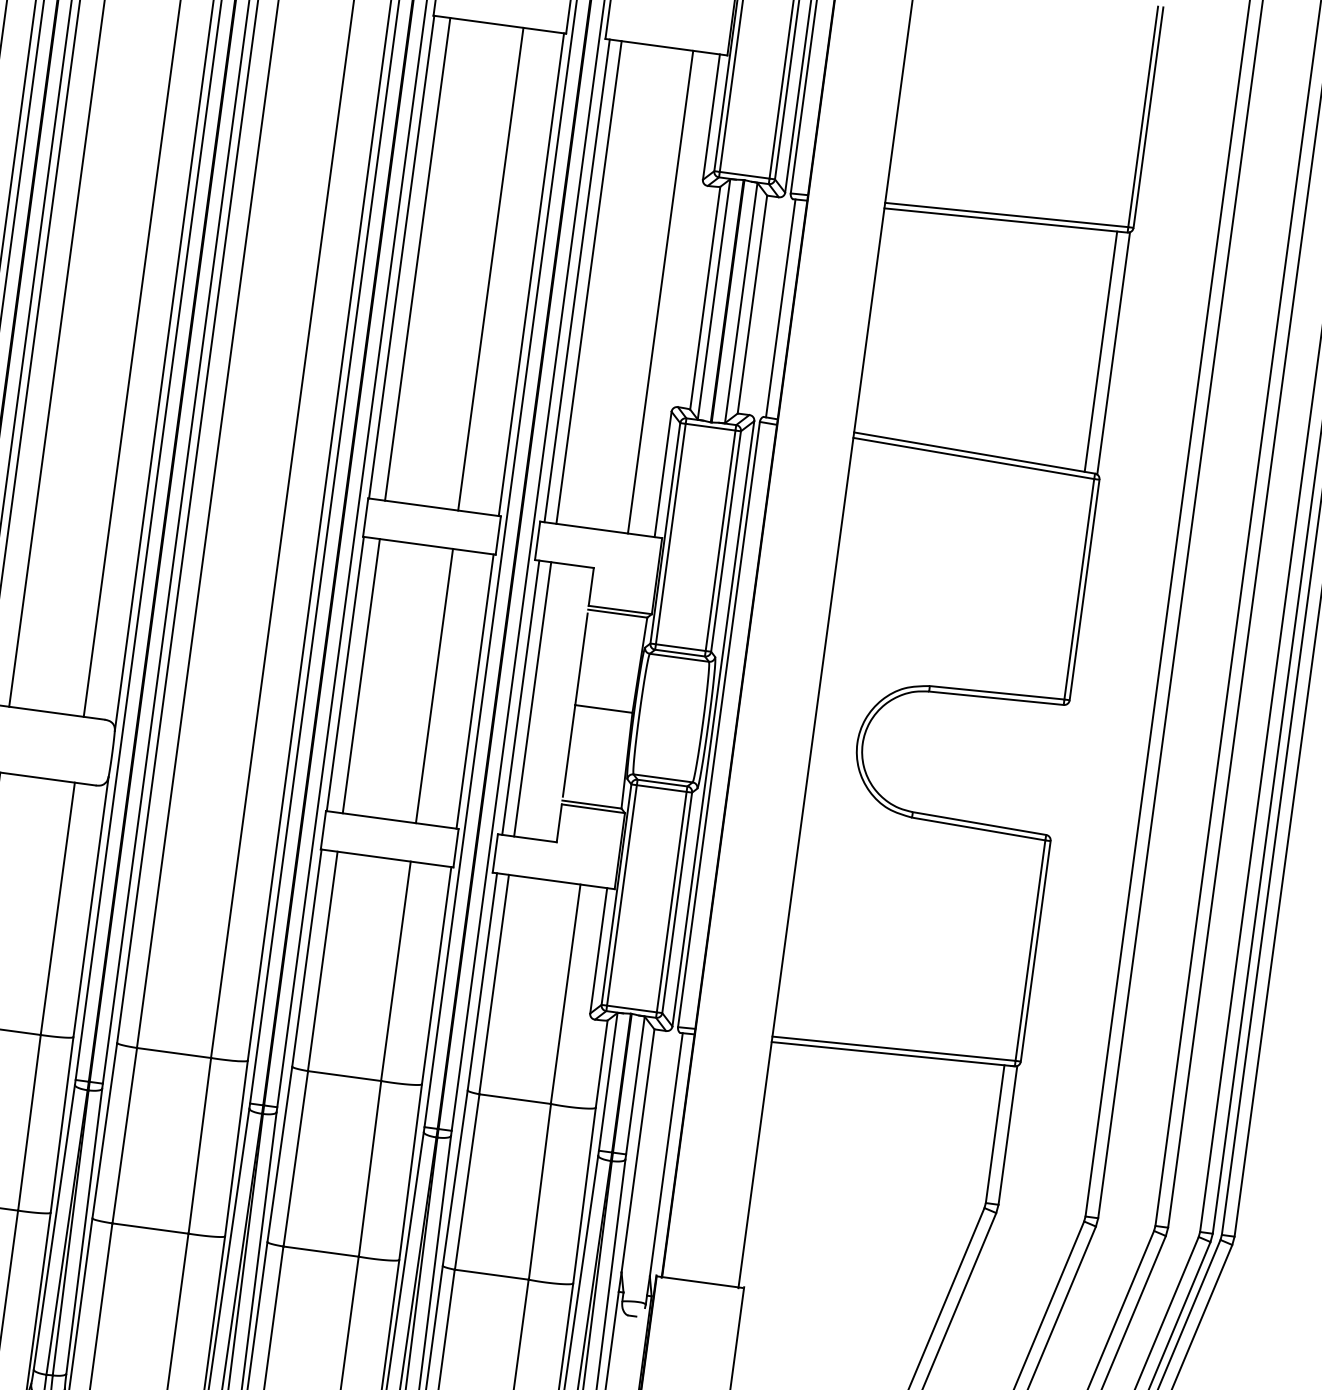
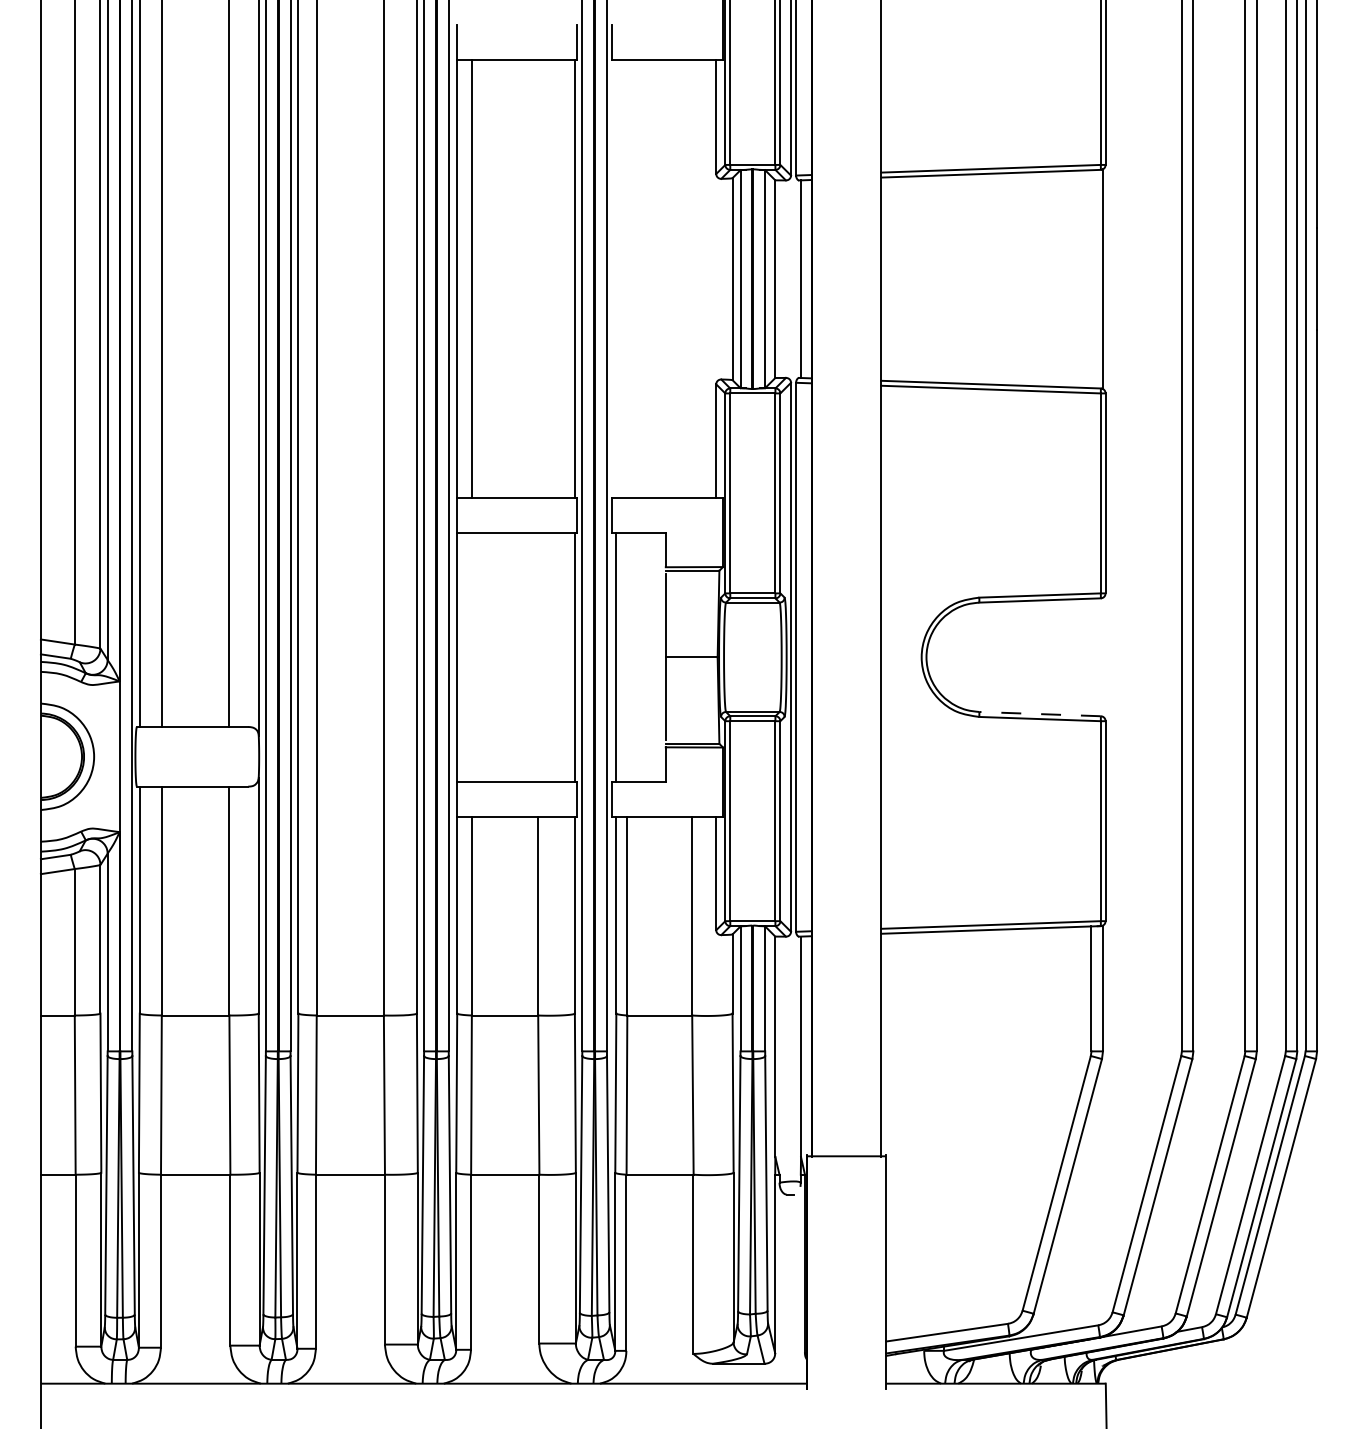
line: (491, 269) -> (538, 279), removed
line: (577, 281) -> (616, 279), removed
line: (589, 282) -> (627, 279), removed
line: (661, 292) -> (692, 279), removed
line: (1100, 352) -> (1091, 279), removed
line: (361, 675) -> (471, 656), removed
line: (435, 685) -> (538, 656), removed
line: (533, 698) -> (627, 656), removed
line: (979, 824) -> (1040, 714), solid -> dashed

